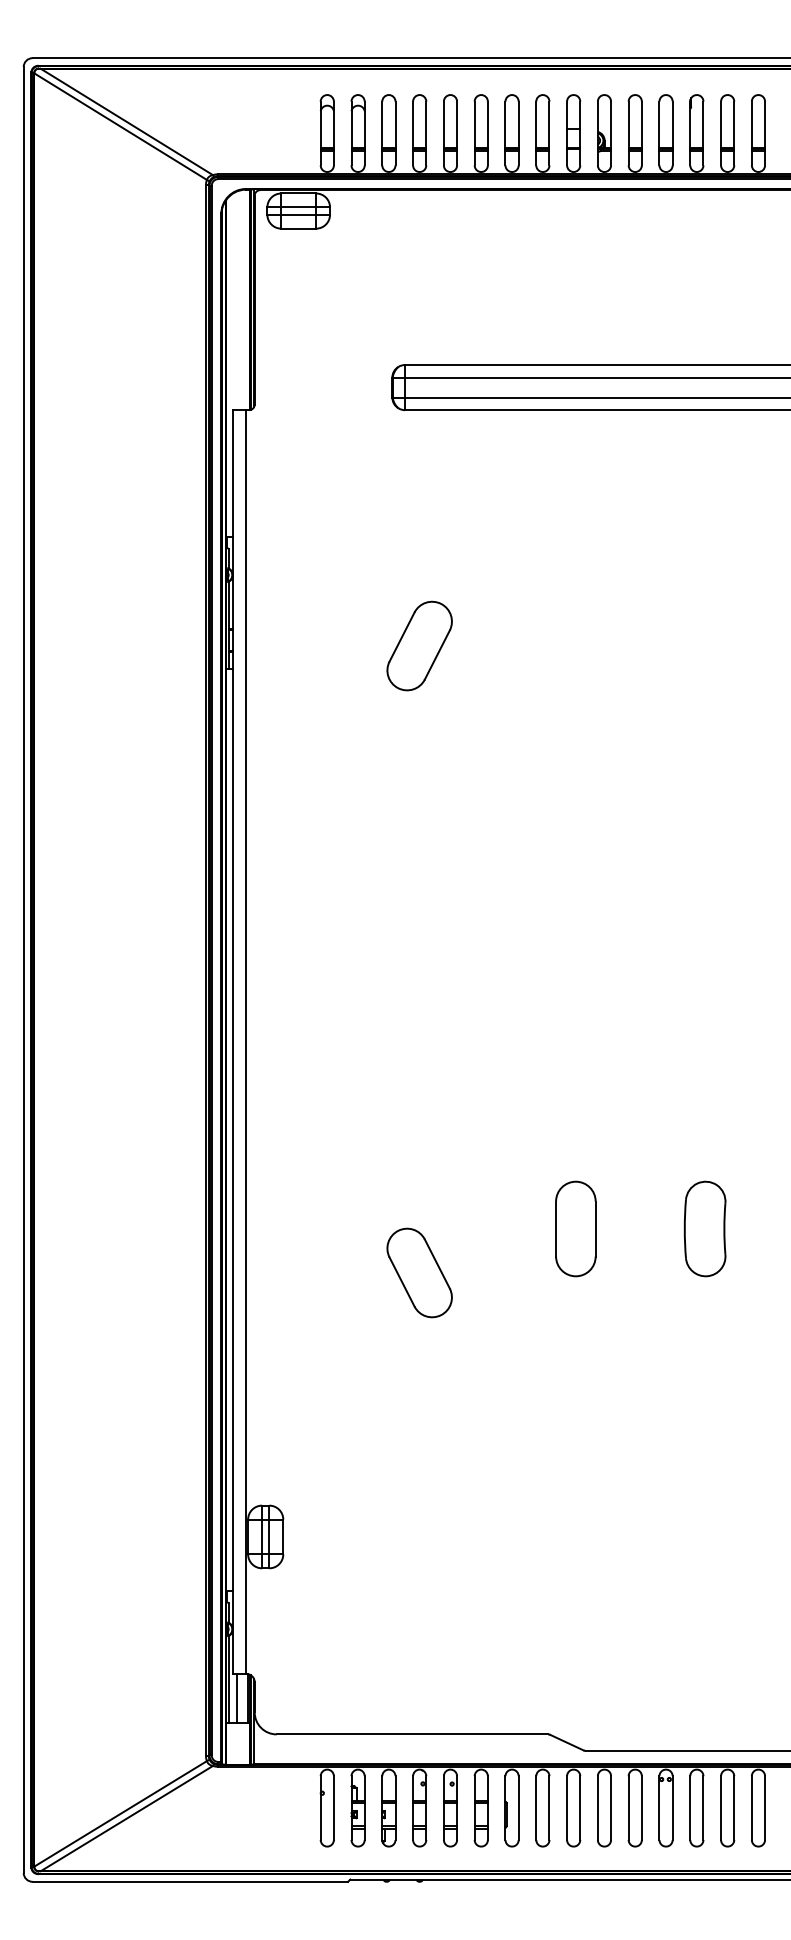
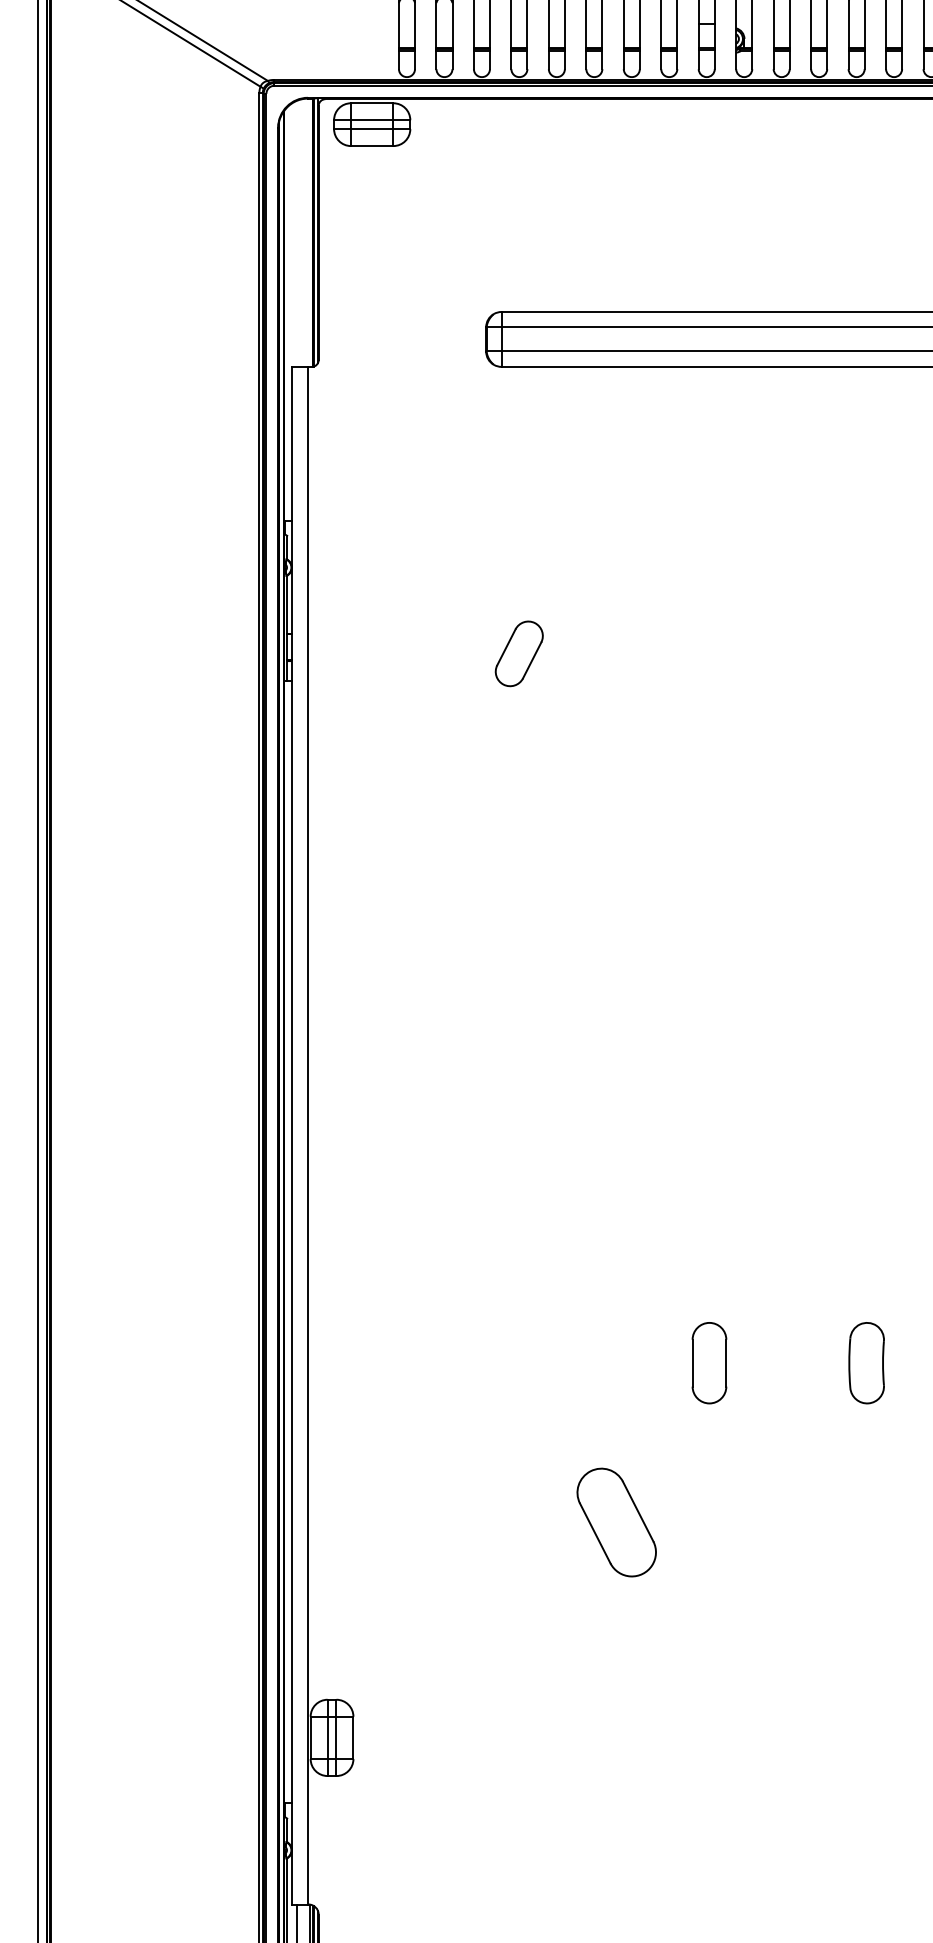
part: (419, 645) -> (519, 653), size x0.6
part: (575, 1228) -> (708, 1362), size x0.7
part: (704, 1228) -> (865, 1362), size x0.7
part: (419, 1272) -> (616, 1521), moved

